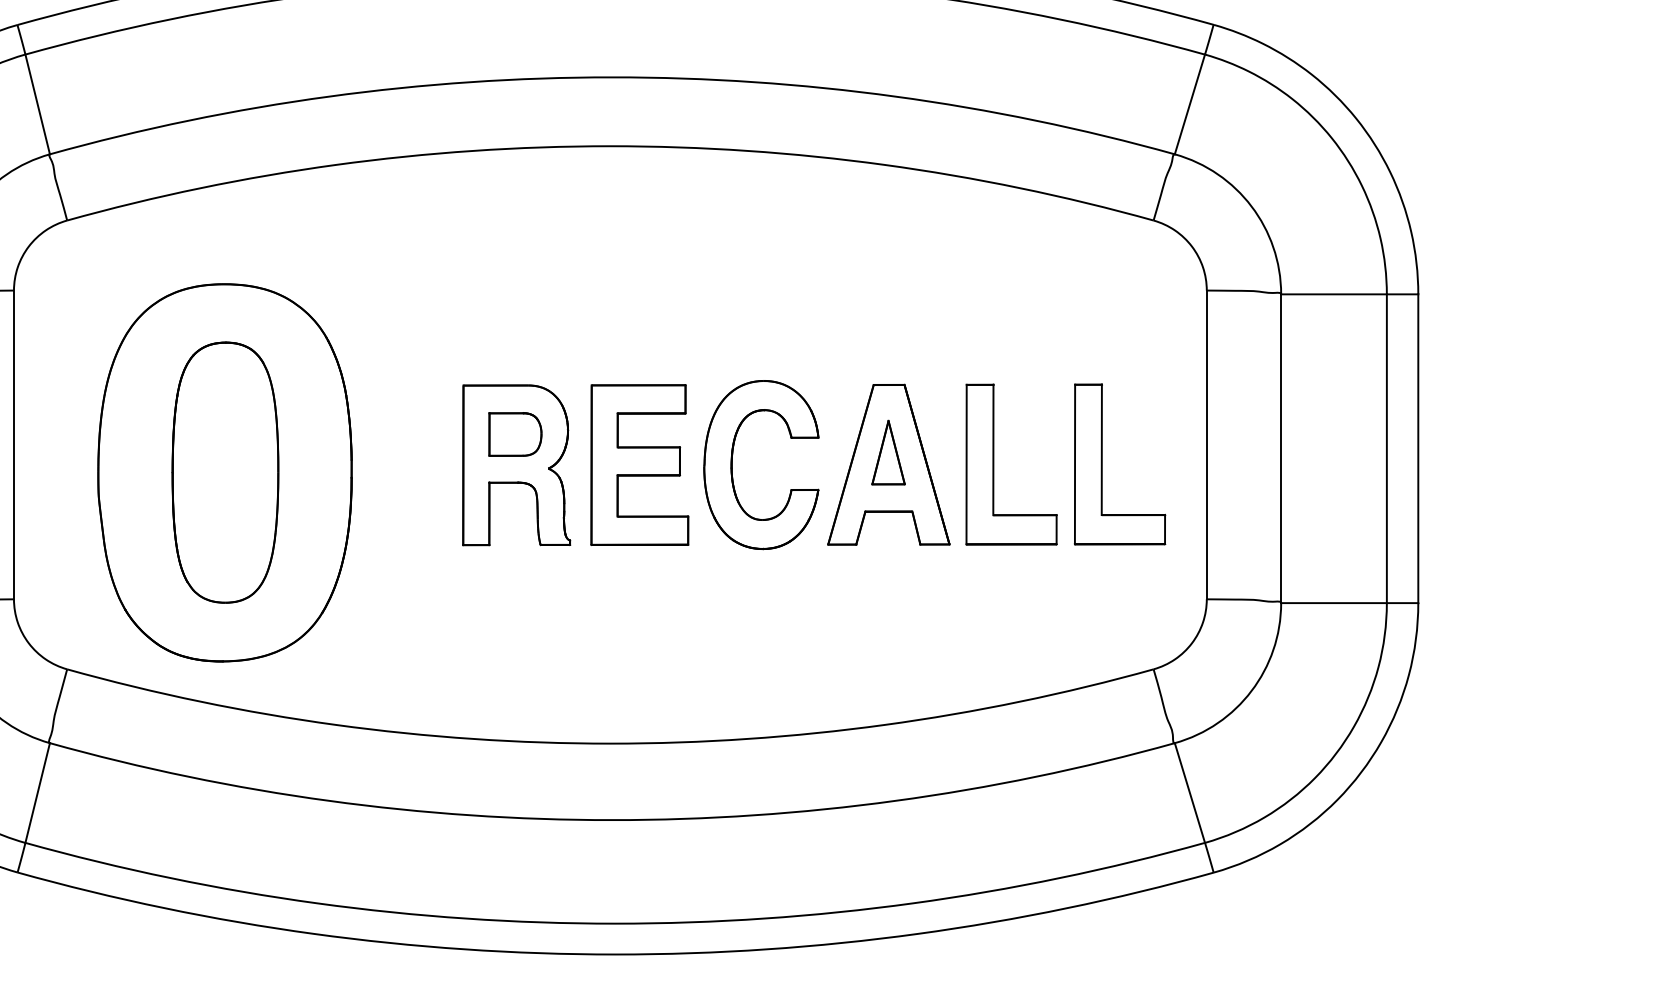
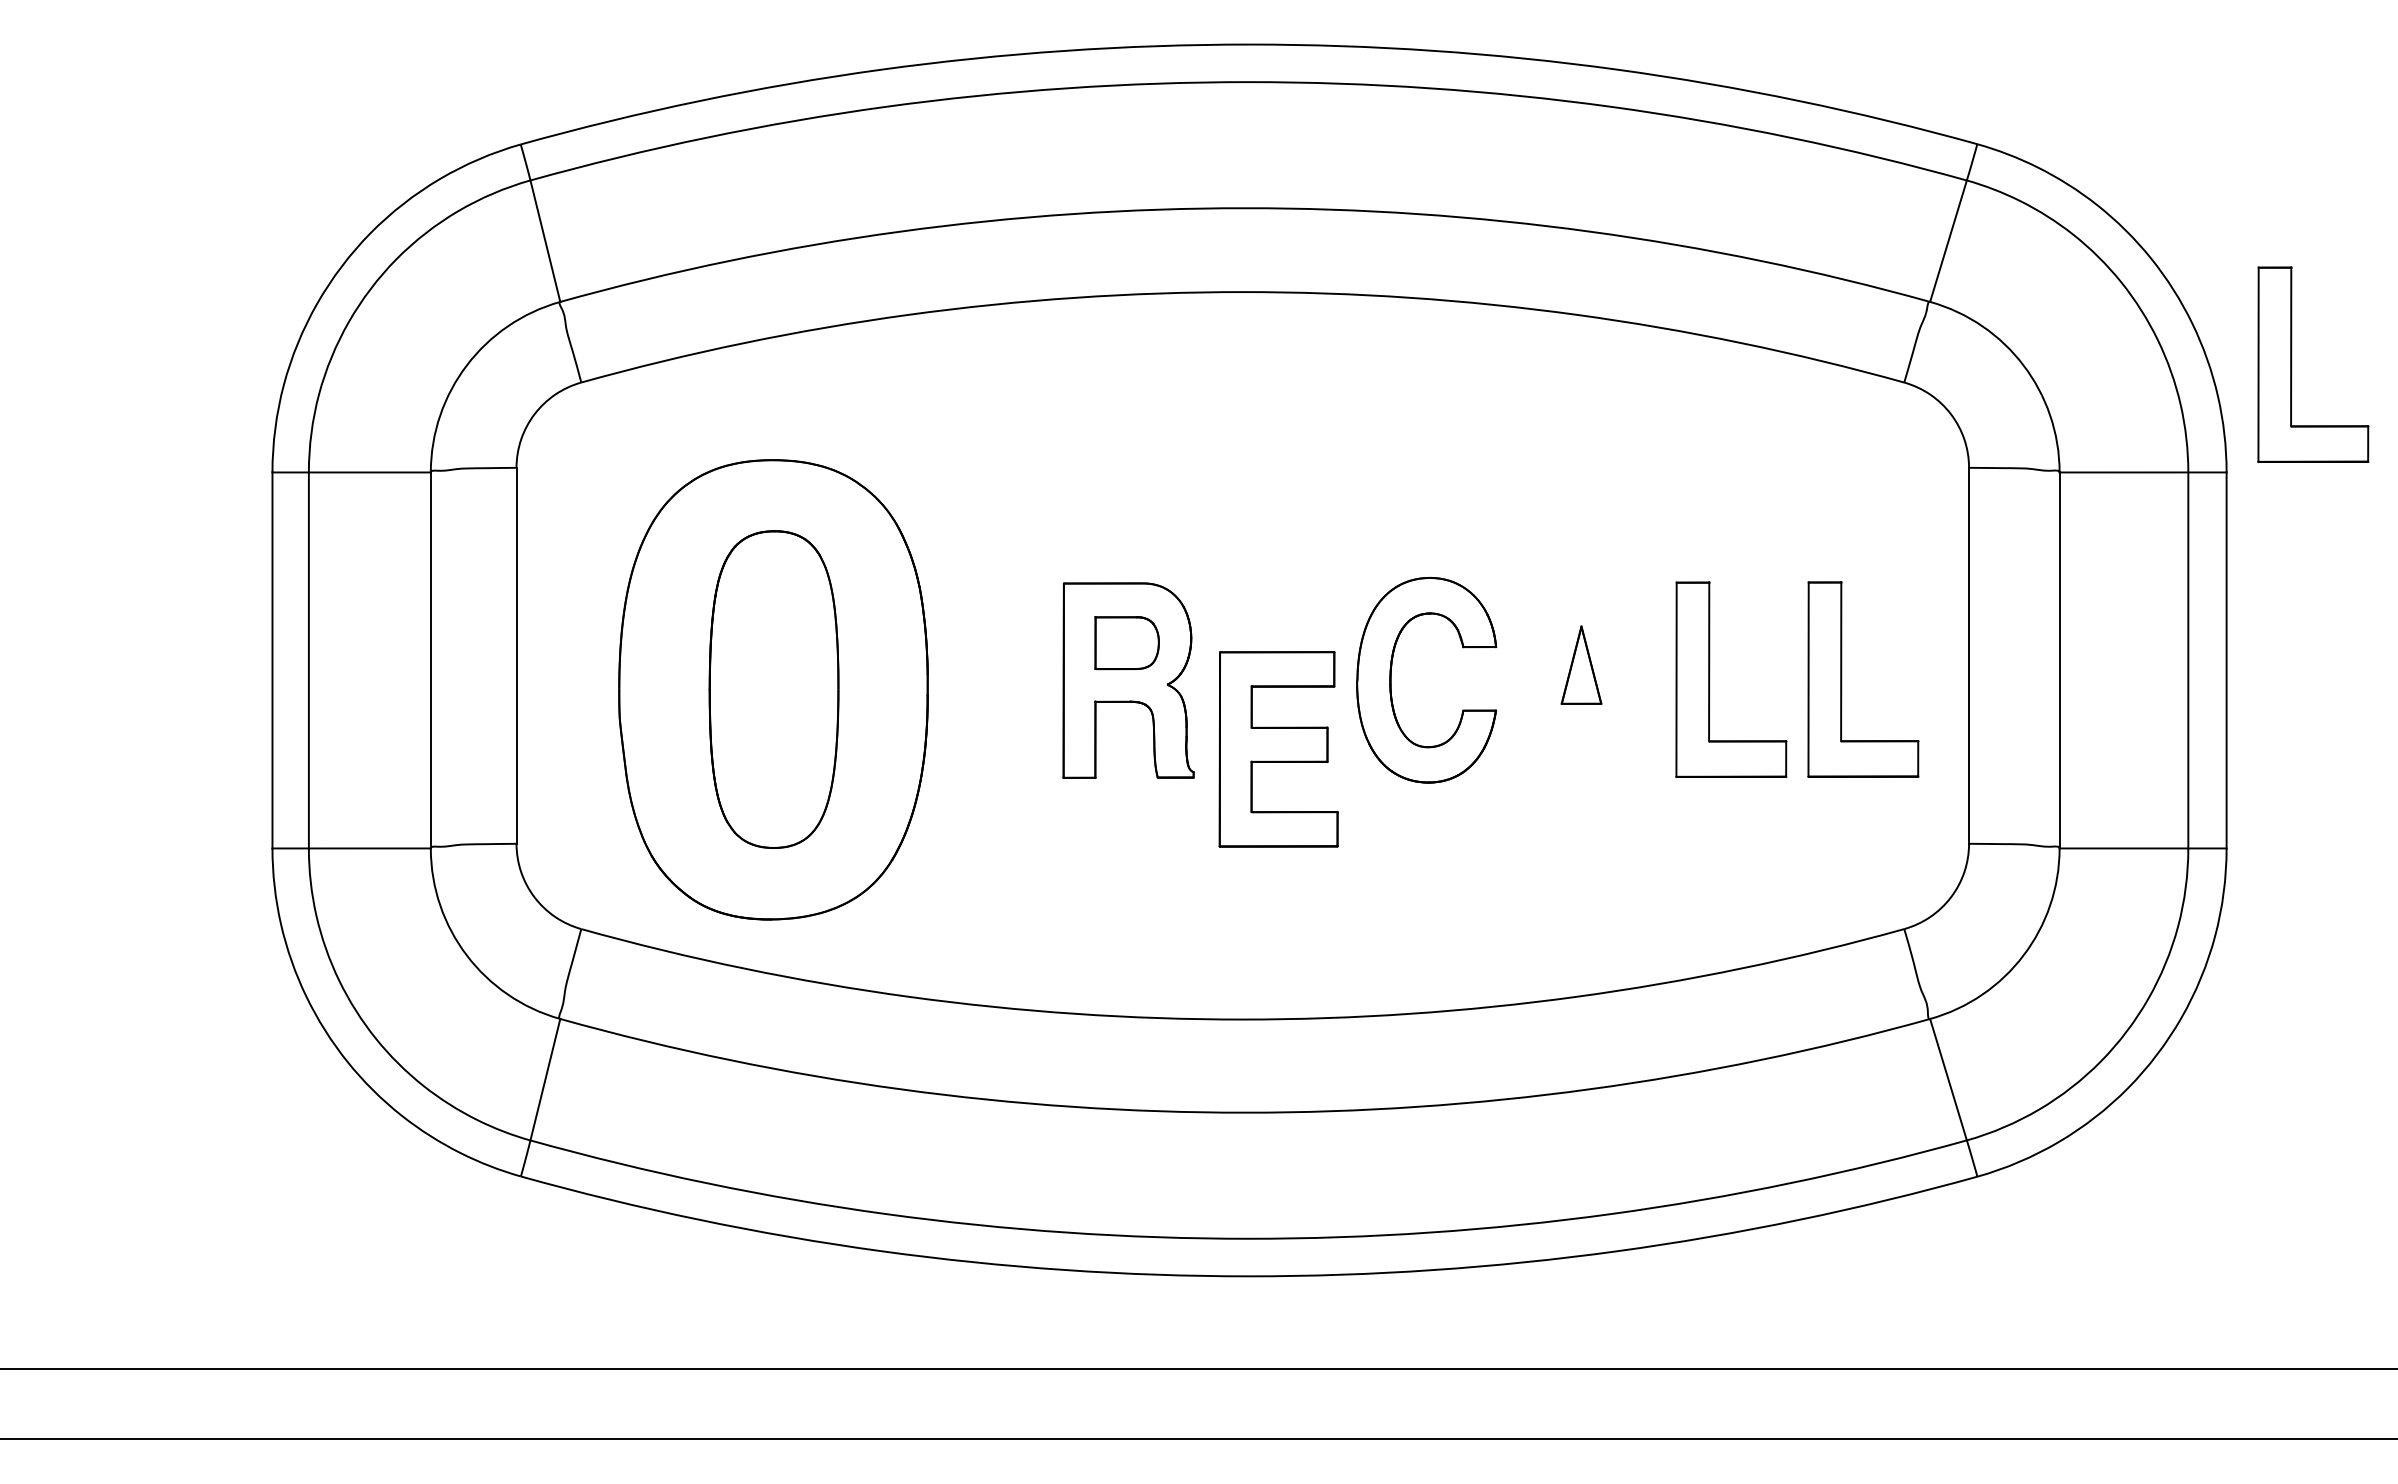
part: (1472, 205) -> (2292, 364), added
part: (888, 464) -> (1581, 679), removed
part: (639, 465) -> (1278, 749), moved

